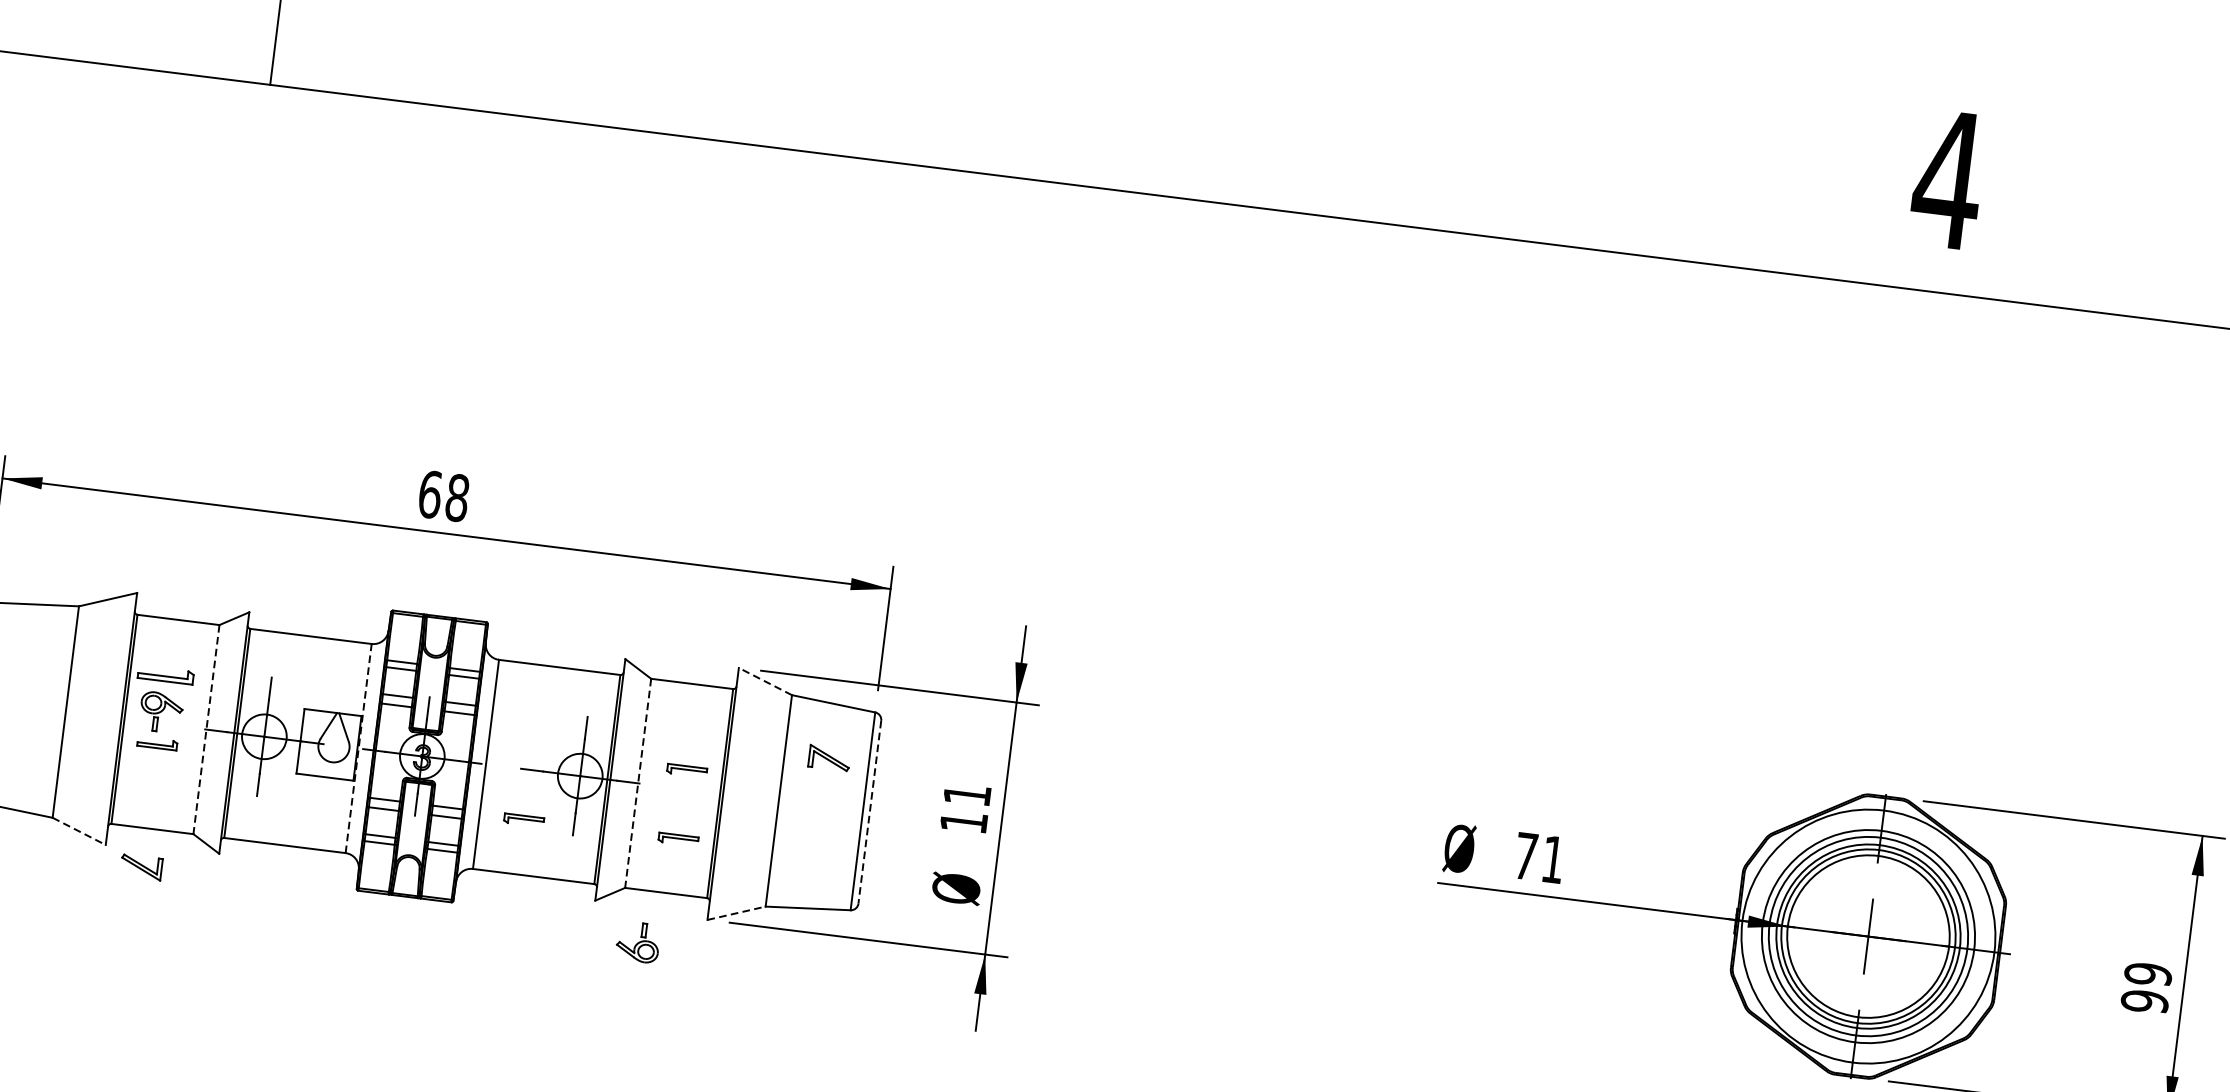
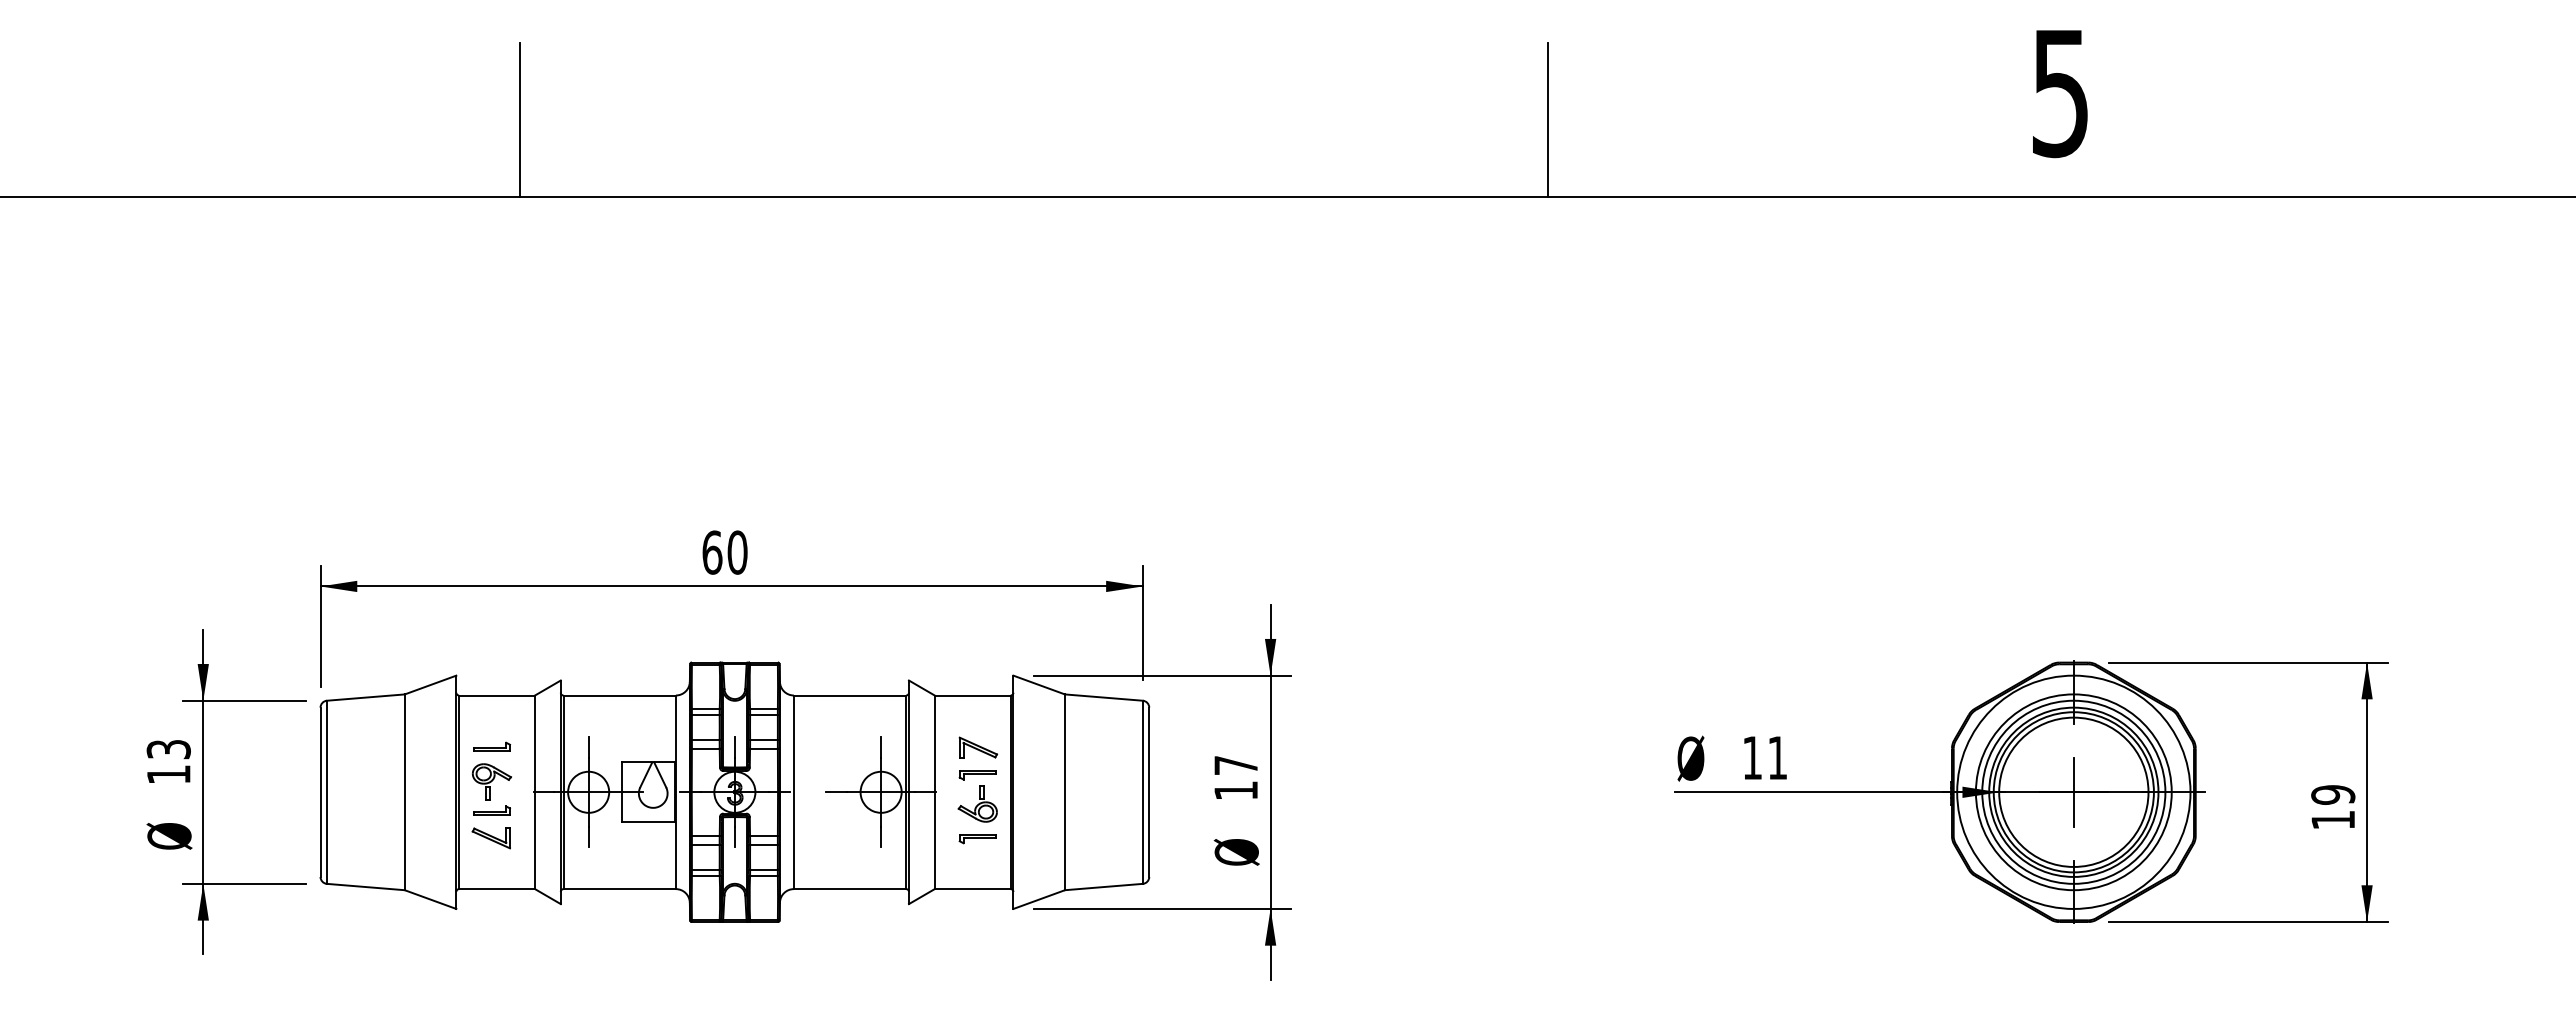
line: (1391, 140) -> (1548, 120), added
text: (1947, 181) -> (2060, 94), 4 -> 5
text: (457, 497) -> (737, 552), 68 -> 60
part: (165, 674) -> (491, 746), size x0.71
line: (764, 680) -> (1038, 684), dashed -> solid
line: (206, 729) -> (535, 792), dashed -> solid
line: (358, 748) -> (675, 792), dashed -> solid
part: (829, 758) -> (978, 747), moved
line: (637, 783) -> (934, 792), dashed -> solid
text: (966, 794) -> (1235, 765), 11 -> 17
line: (870, 812) -> (1149, 792), dashed -> solid
part: (523, 820) -> (834, 839), removed
line: (80, 831) -> (431, 899), dashed -> solid
text: (1526, 855) -> (1752, 757), 71 -> 11
part: (140, 867) -> (490, 838), moved
line: (736, 913) -> (1039, 899), dashed -> solid
part: (637, 941) -> (977, 803), moved
text: (2145, 1001) -> (2333, 820), 99 -> 19

